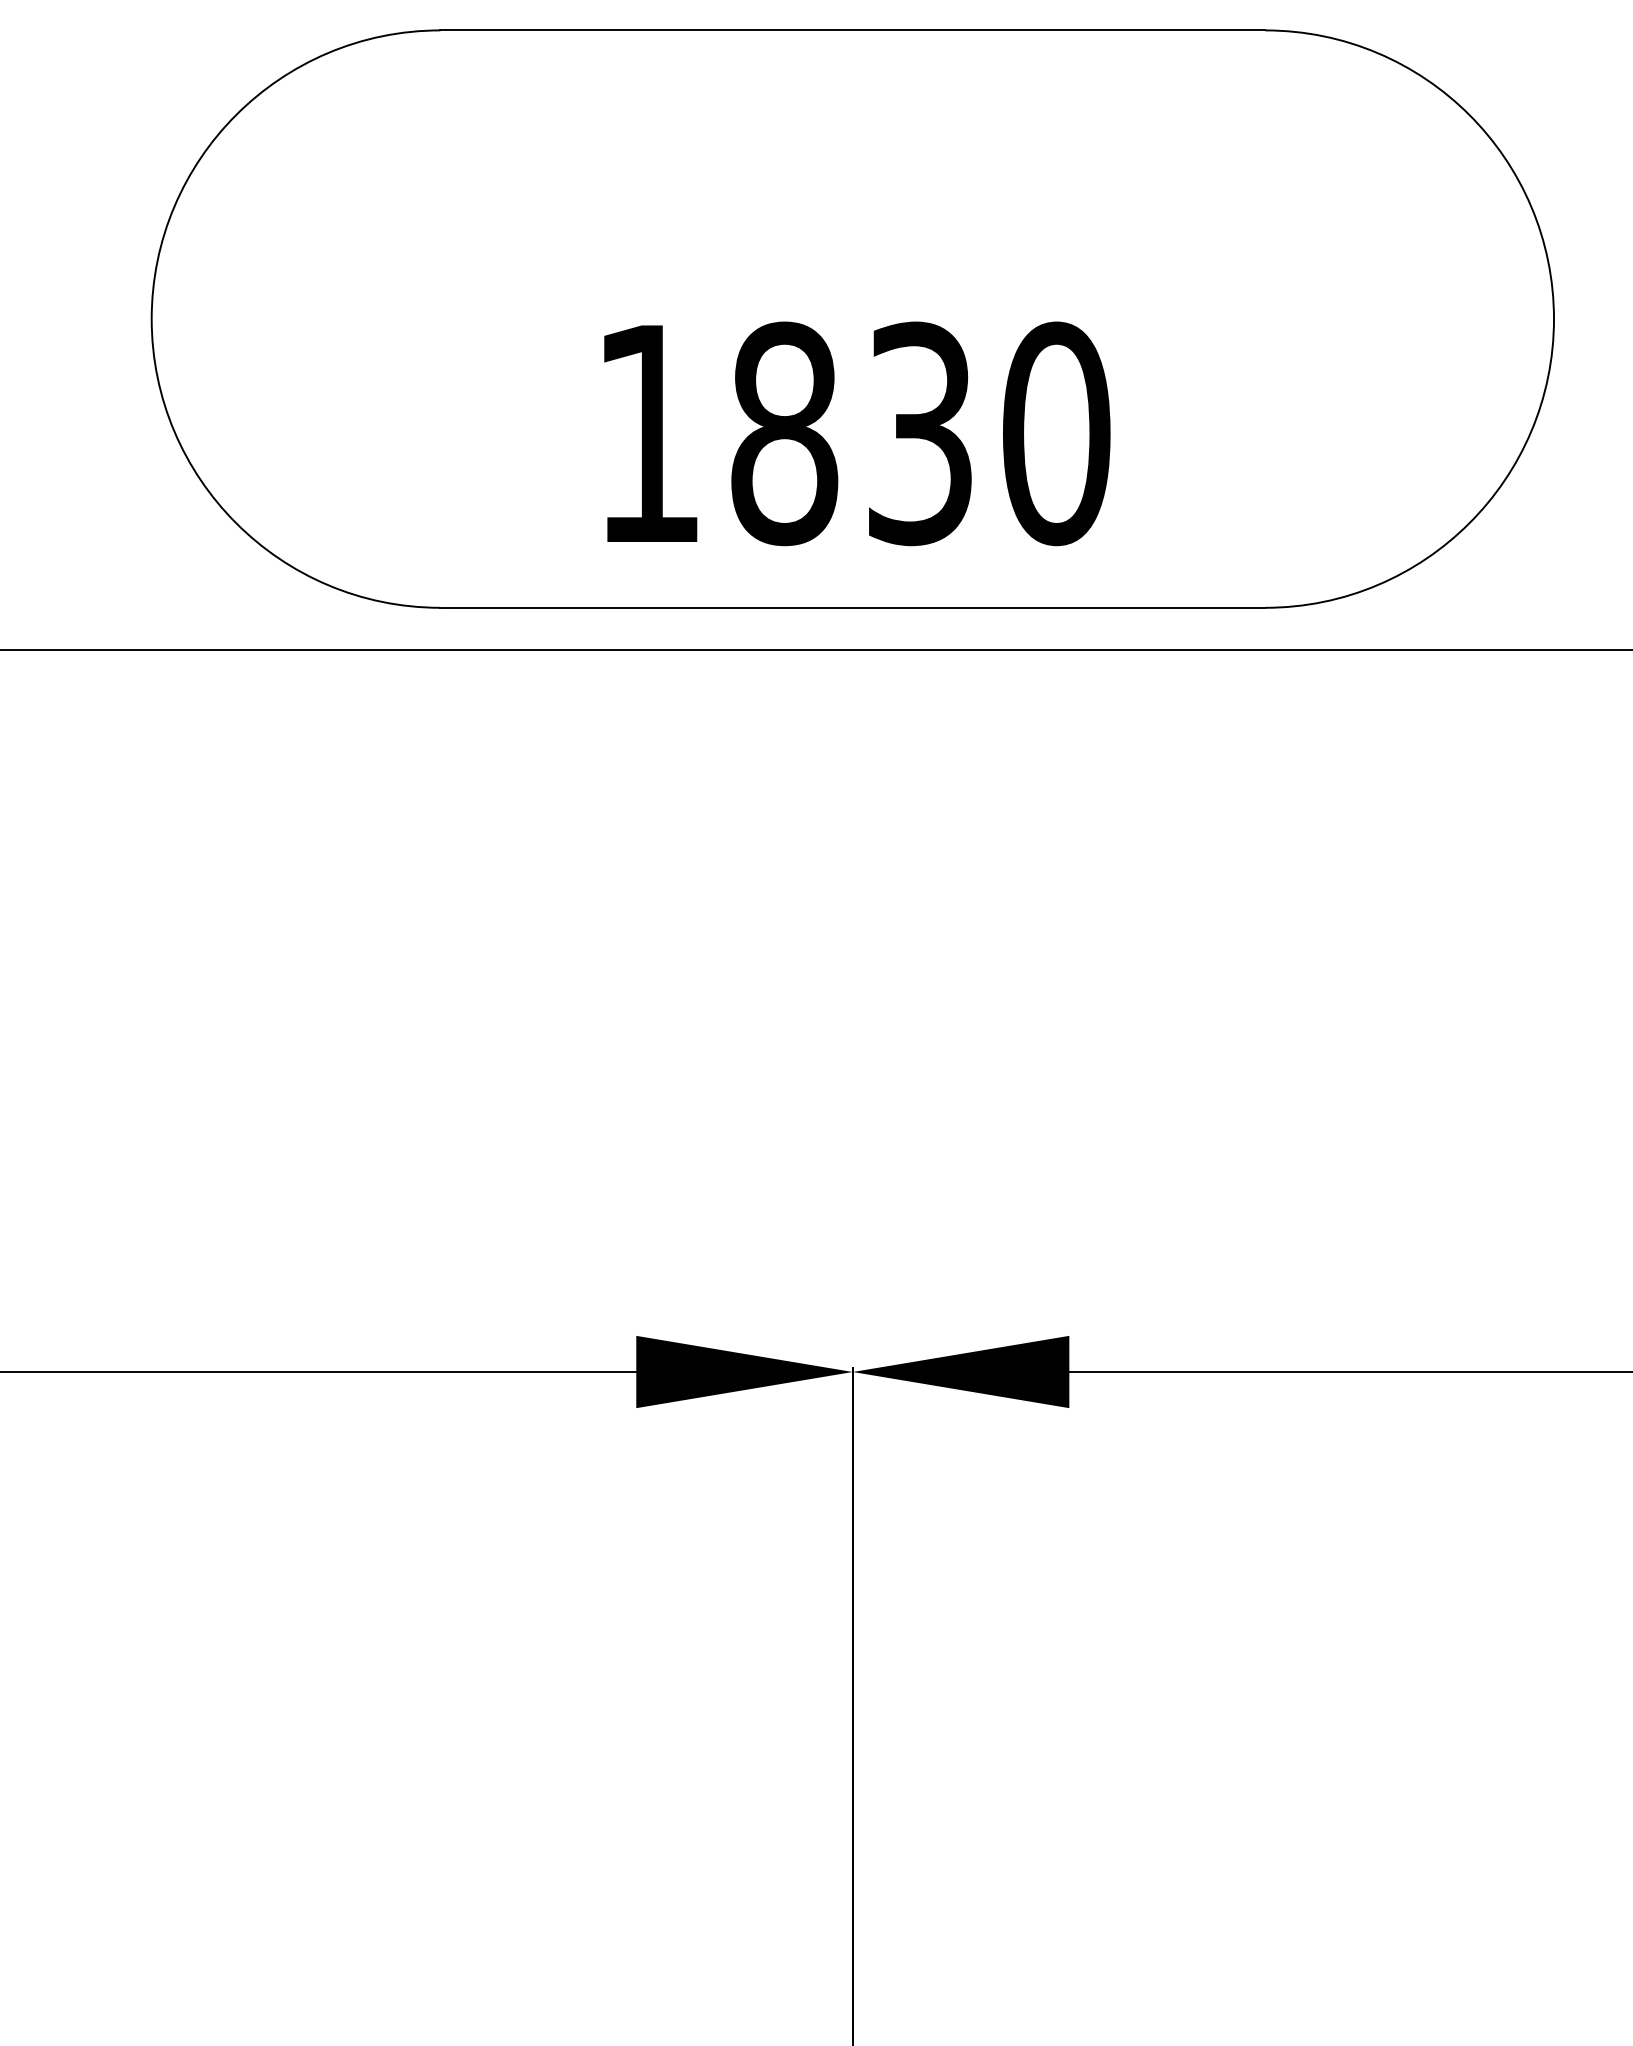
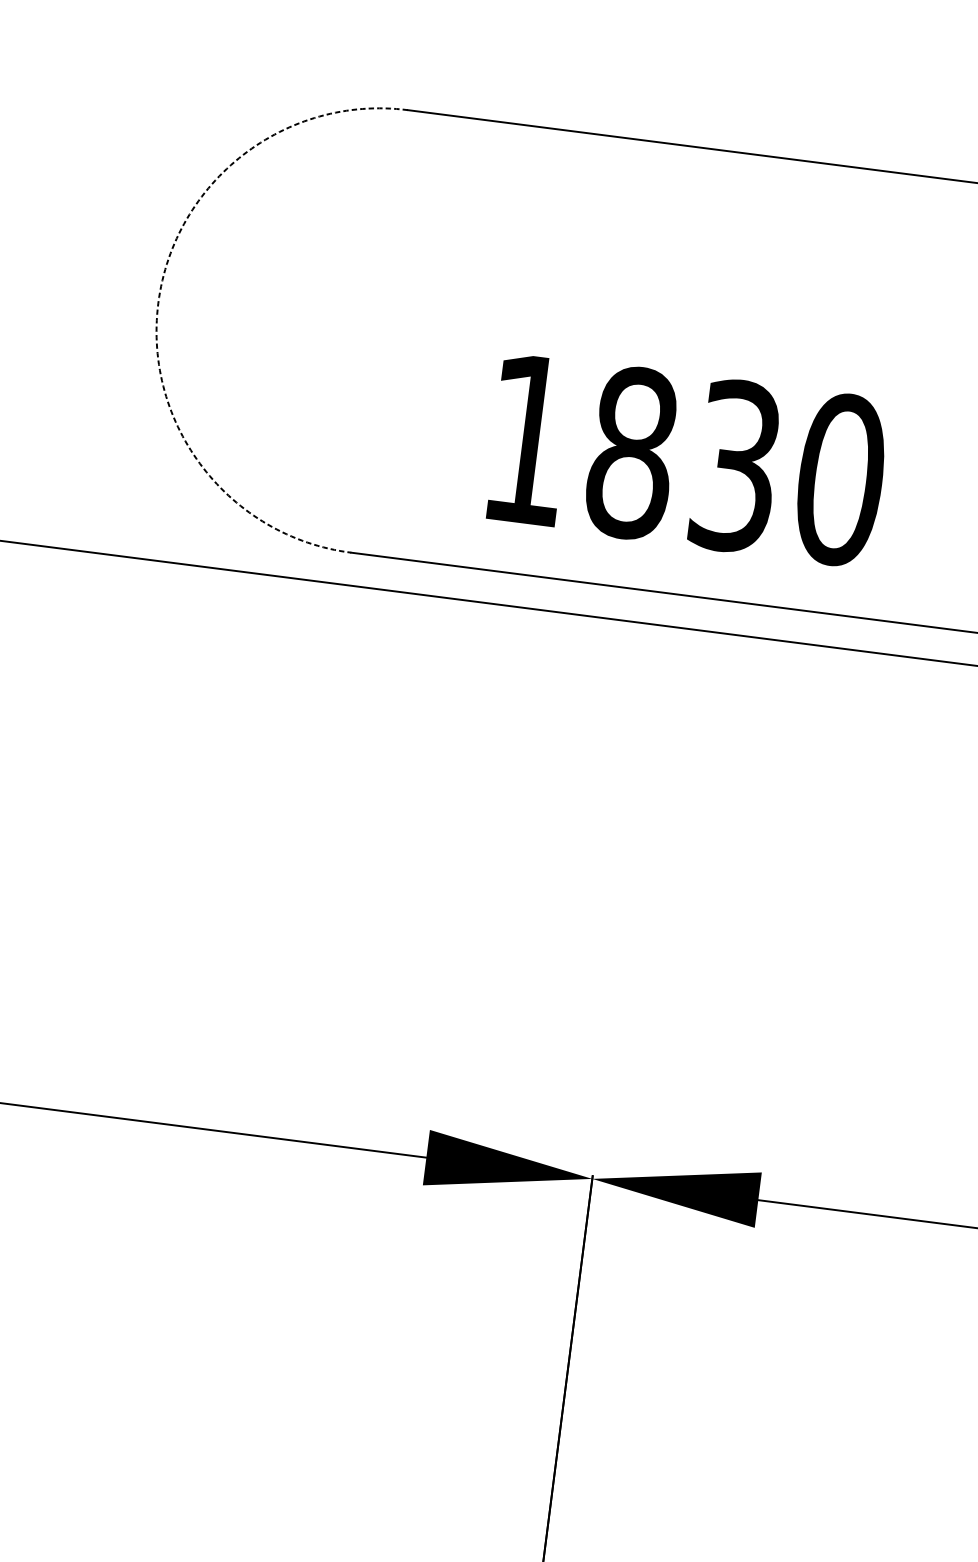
arc: (151, 319) -> (158, 303), solid -> dashed

